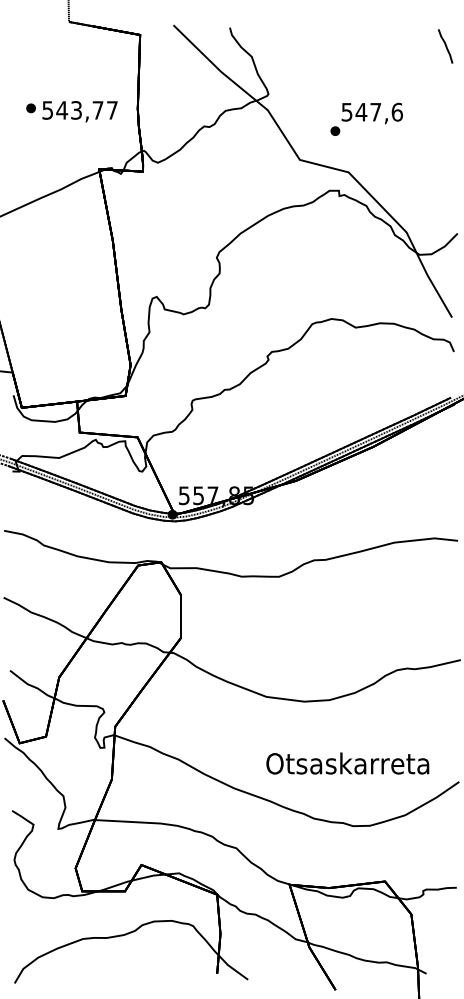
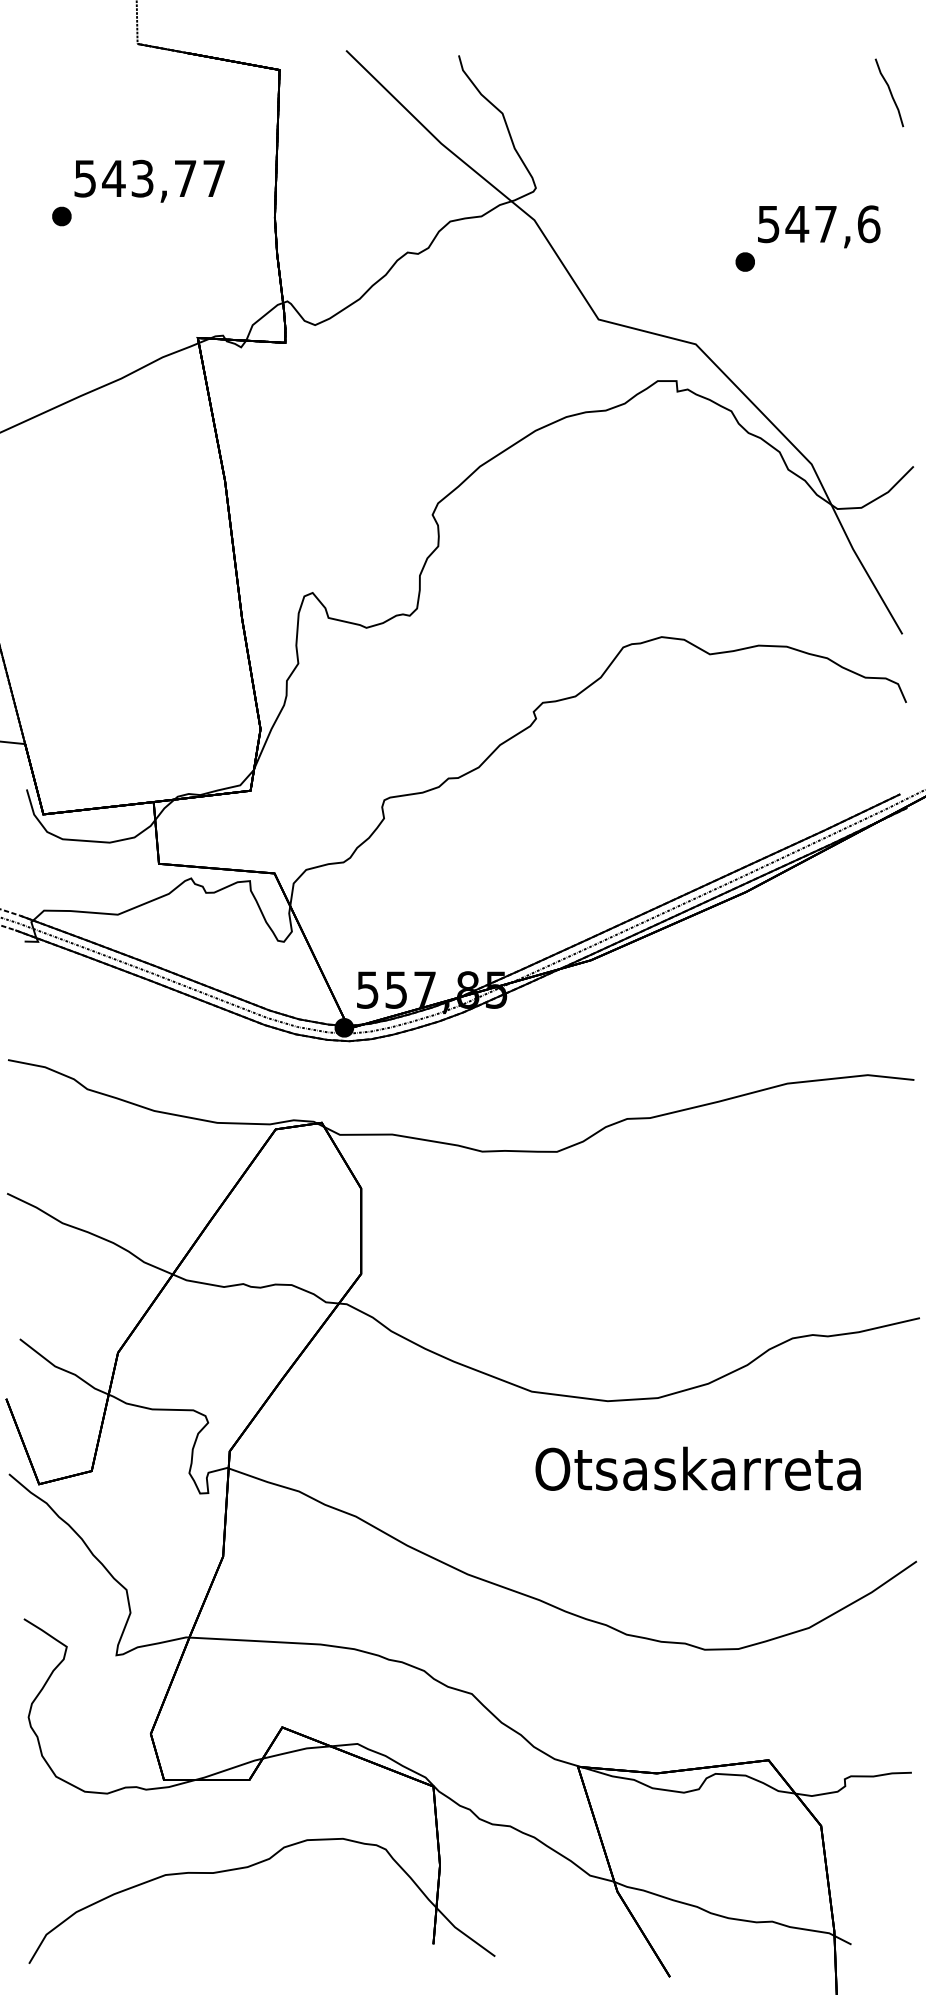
text: (79, 111) -> (148, 180), moved
text: (366, 118) -> (807, 236), moved
text: (347, 763) -> (697, 1468), moved

